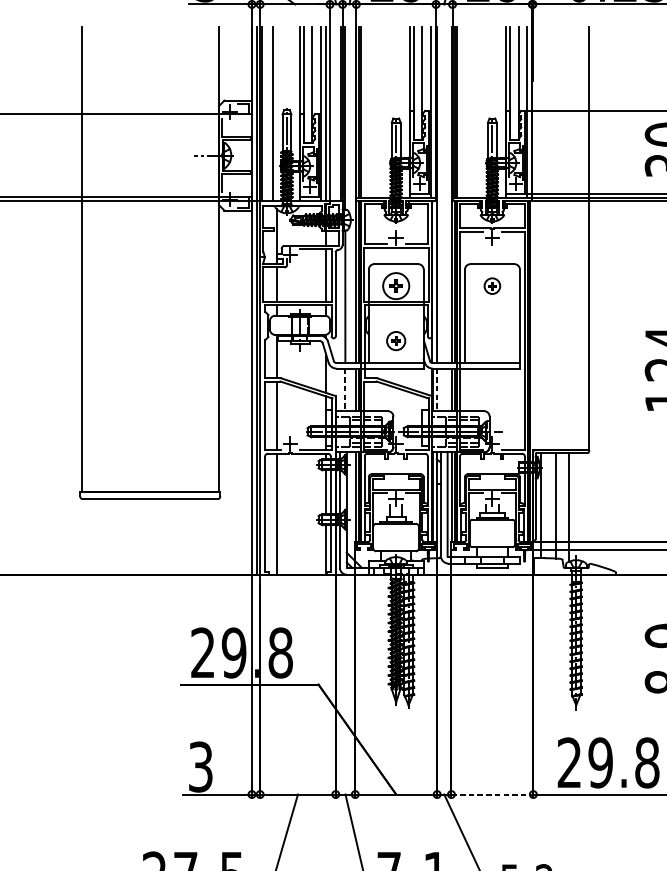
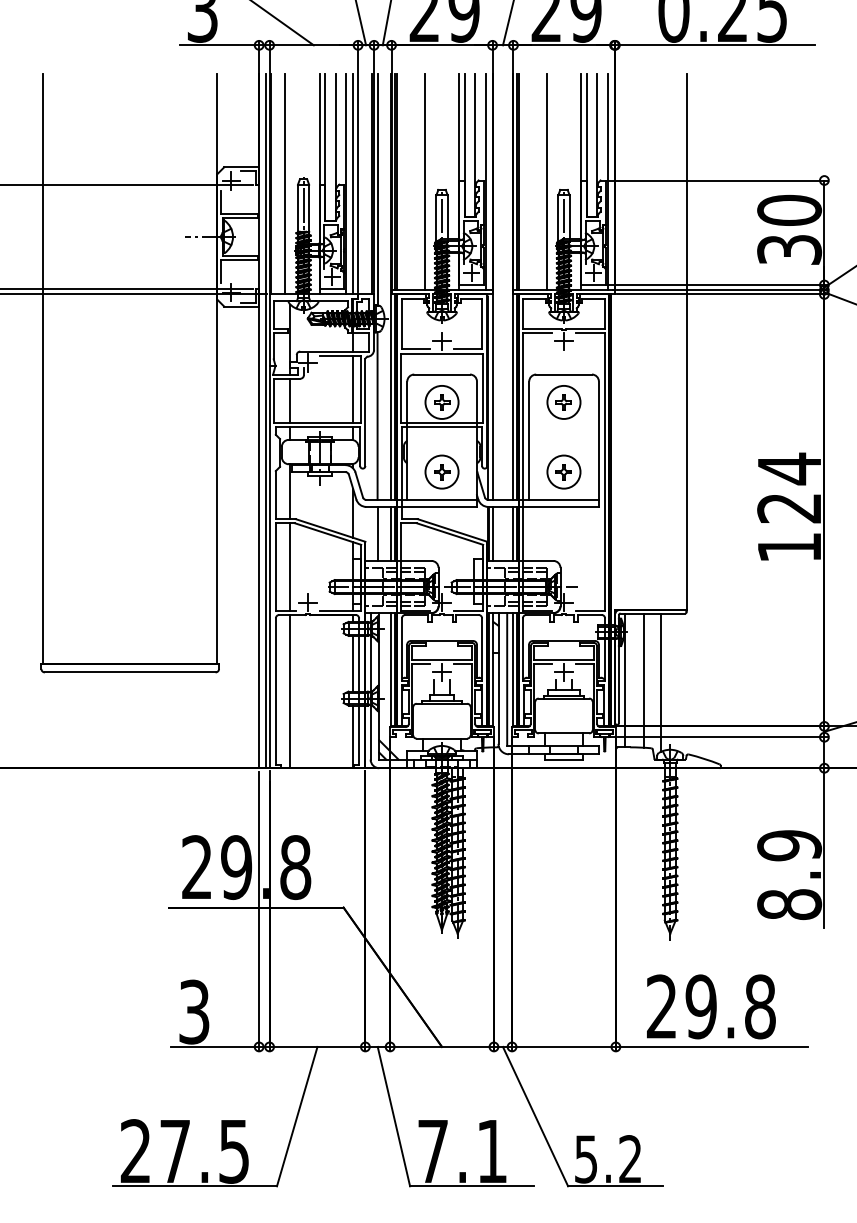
line: (382, 111) -> (424, 181), added
line: (478, 111) -> (546, 181), added
part: (492, 286) -> (563, 402), size x1.67
part: (395, 340) -> (441, 471), size x1.43
part: (492, 340) -> (563, 471), added
line: (345, 390) -> (377, 534), dashed -> solid
line: (436, 390) -> (493, 534), dashed -> solid
line: (492, 794) -> (563, 1046), dashed -> solid

